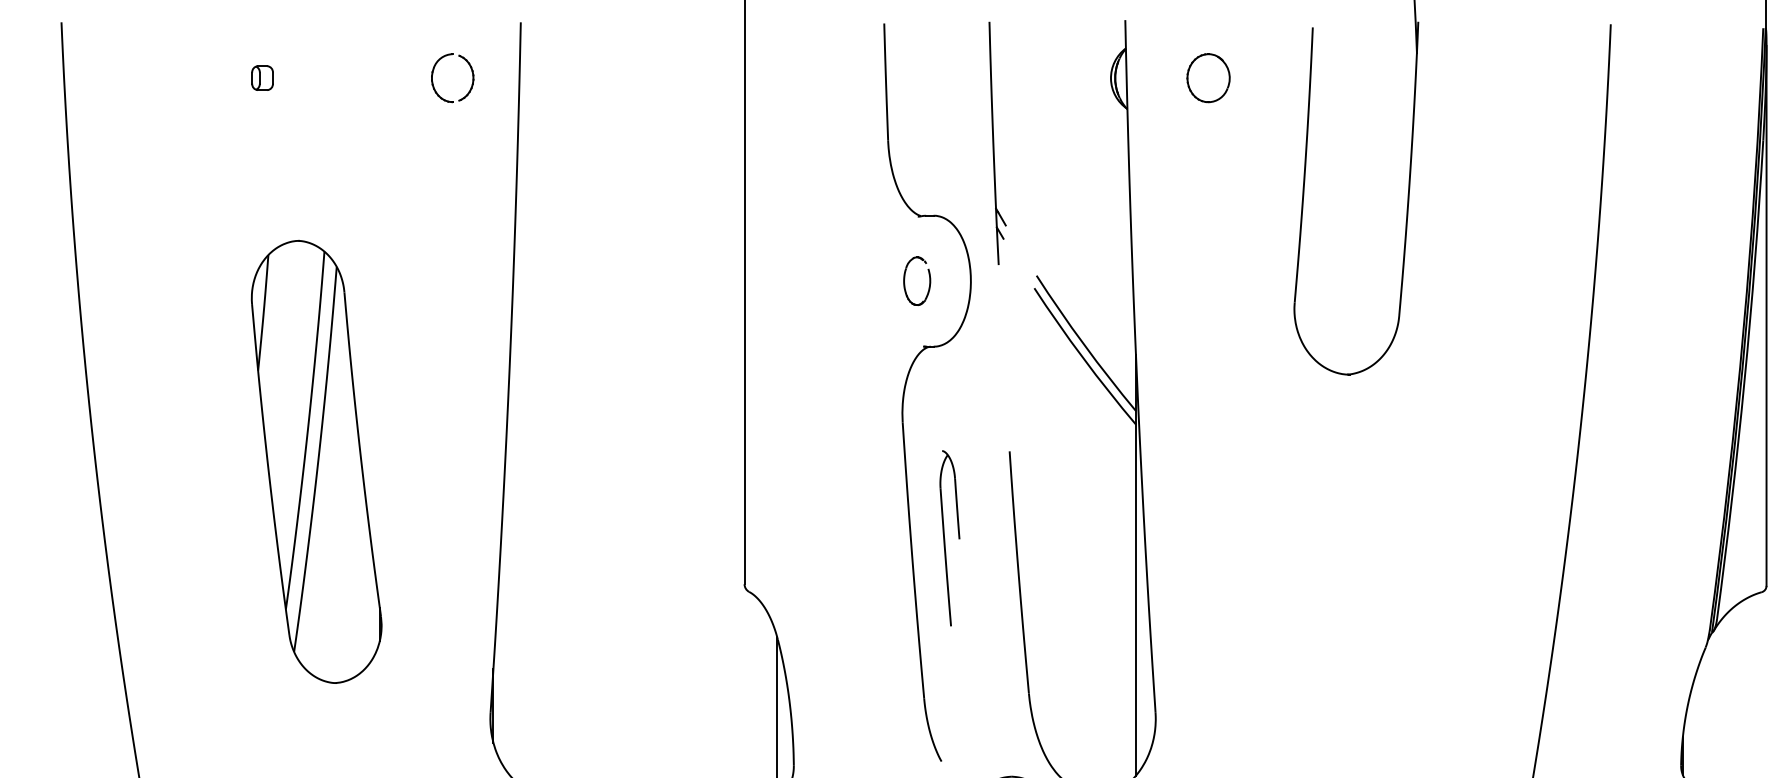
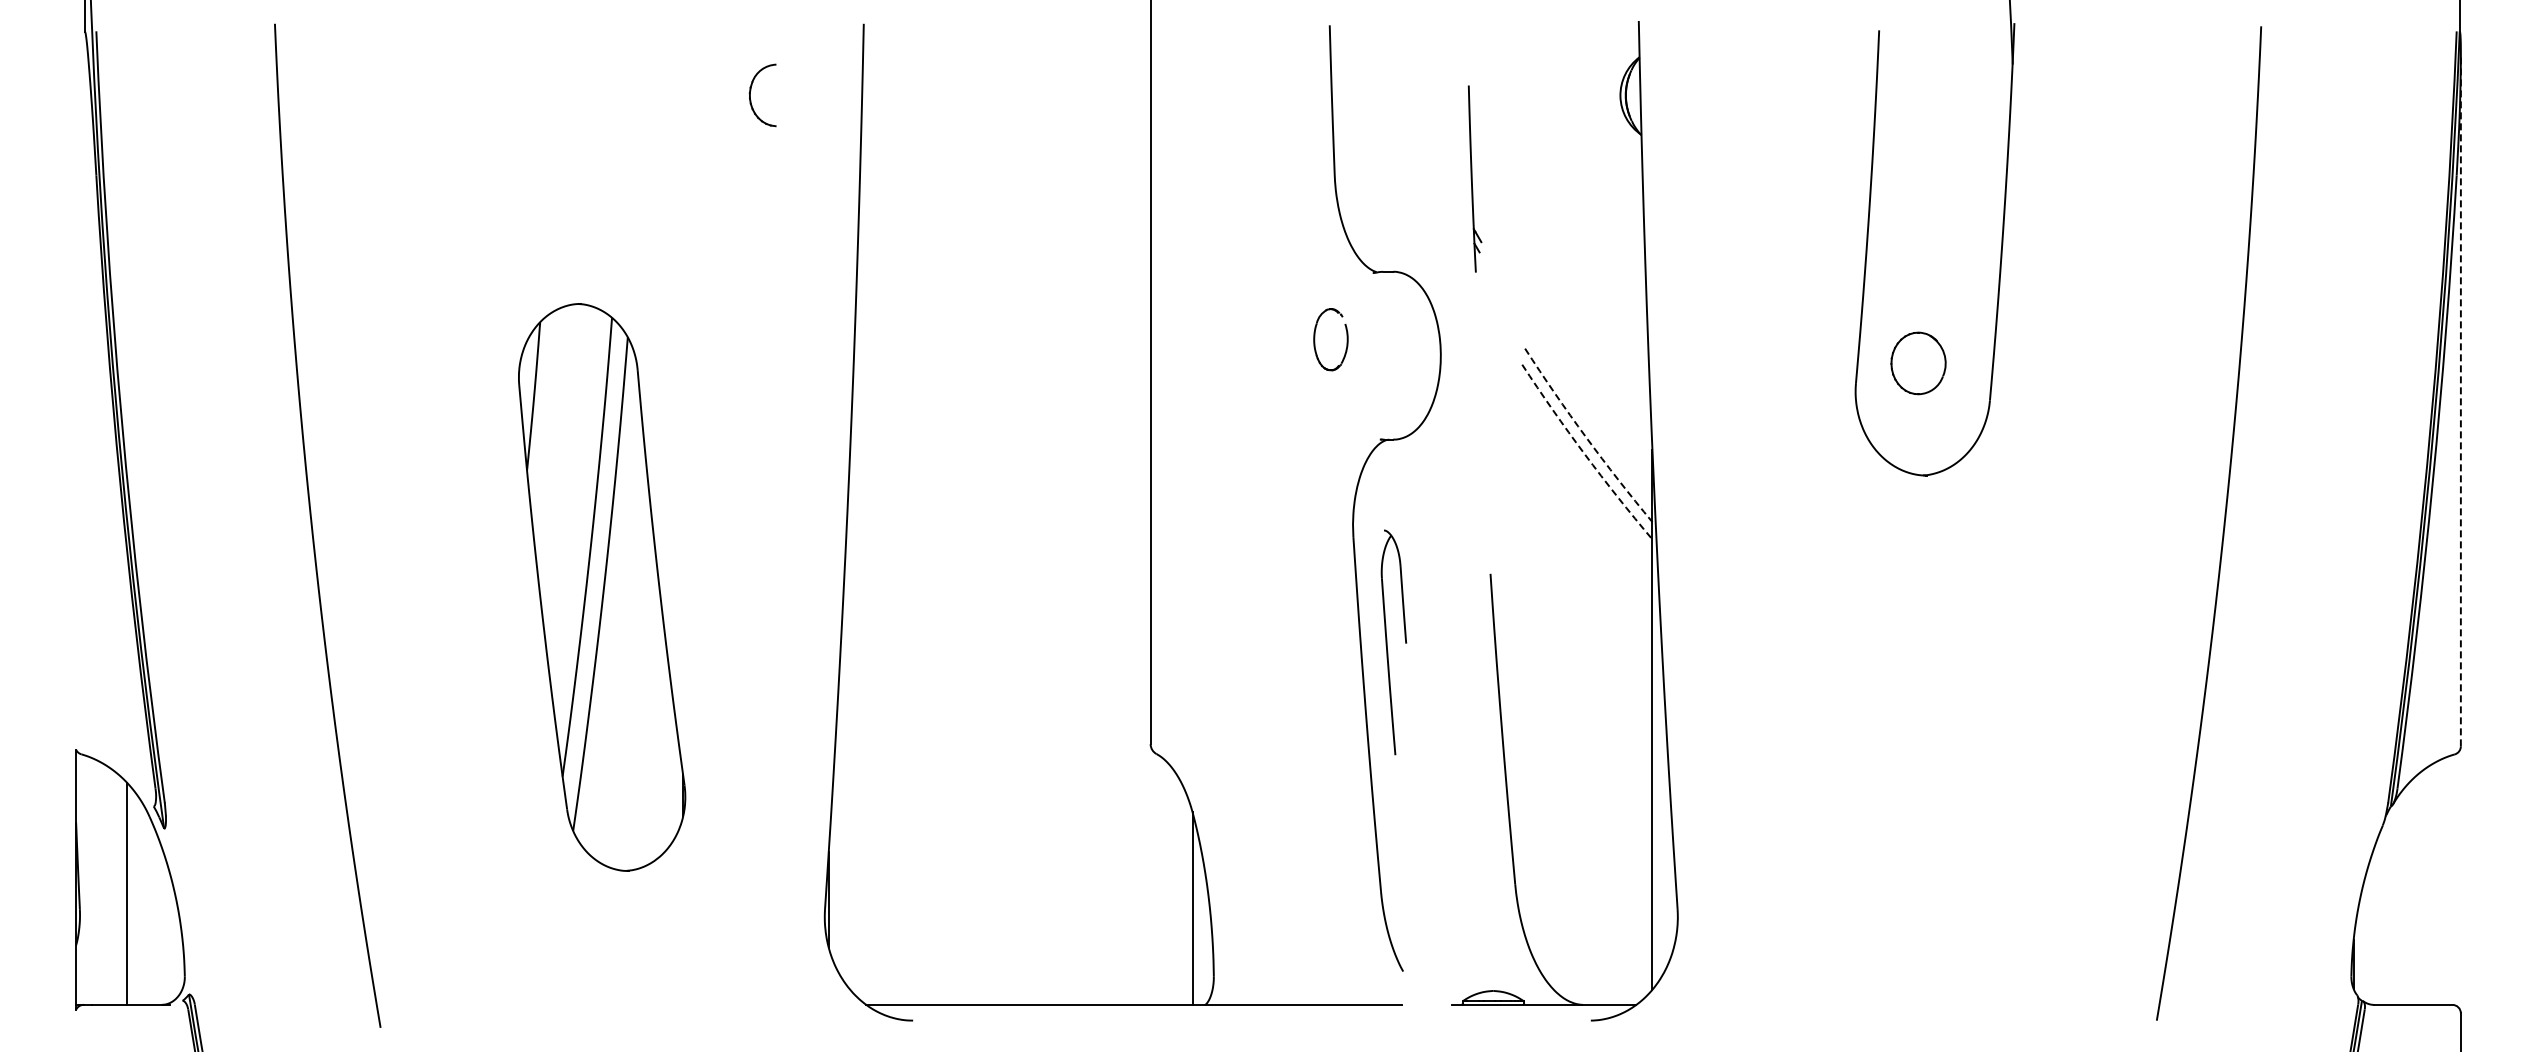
part: (262, 78) -> (532, 95), removed
part: (473, 78) -> (802, 95), removed
part: (1208, 78) -> (1918, 363), moved
part: (997, 142) -> (1474, 178), size x0.6
part: (905, 281) -> (1315, 339), moved
line: (1766, 315) -> (2460, 399), solid -> dashed
arc: (1084, 345) -> (1586, 437), solid -> dashed
arc: (1082, 358) -> (1584, 454), solid -> dashed
part: (949, 538) -> (1393, 642), moved

